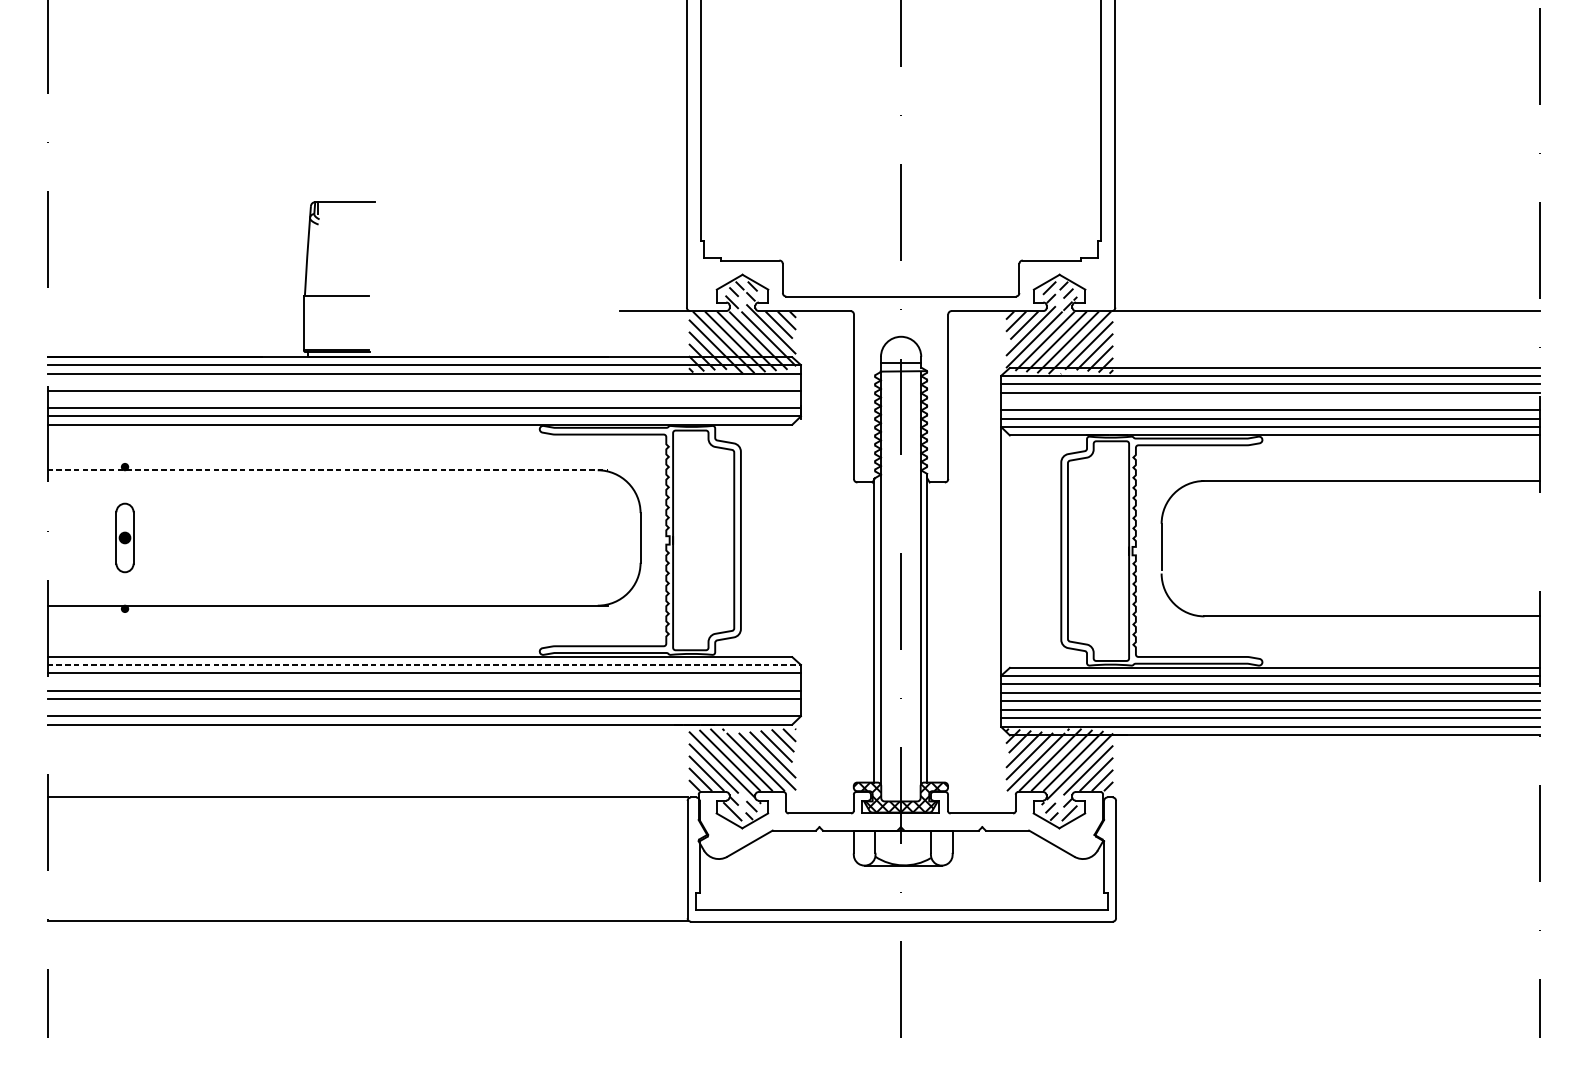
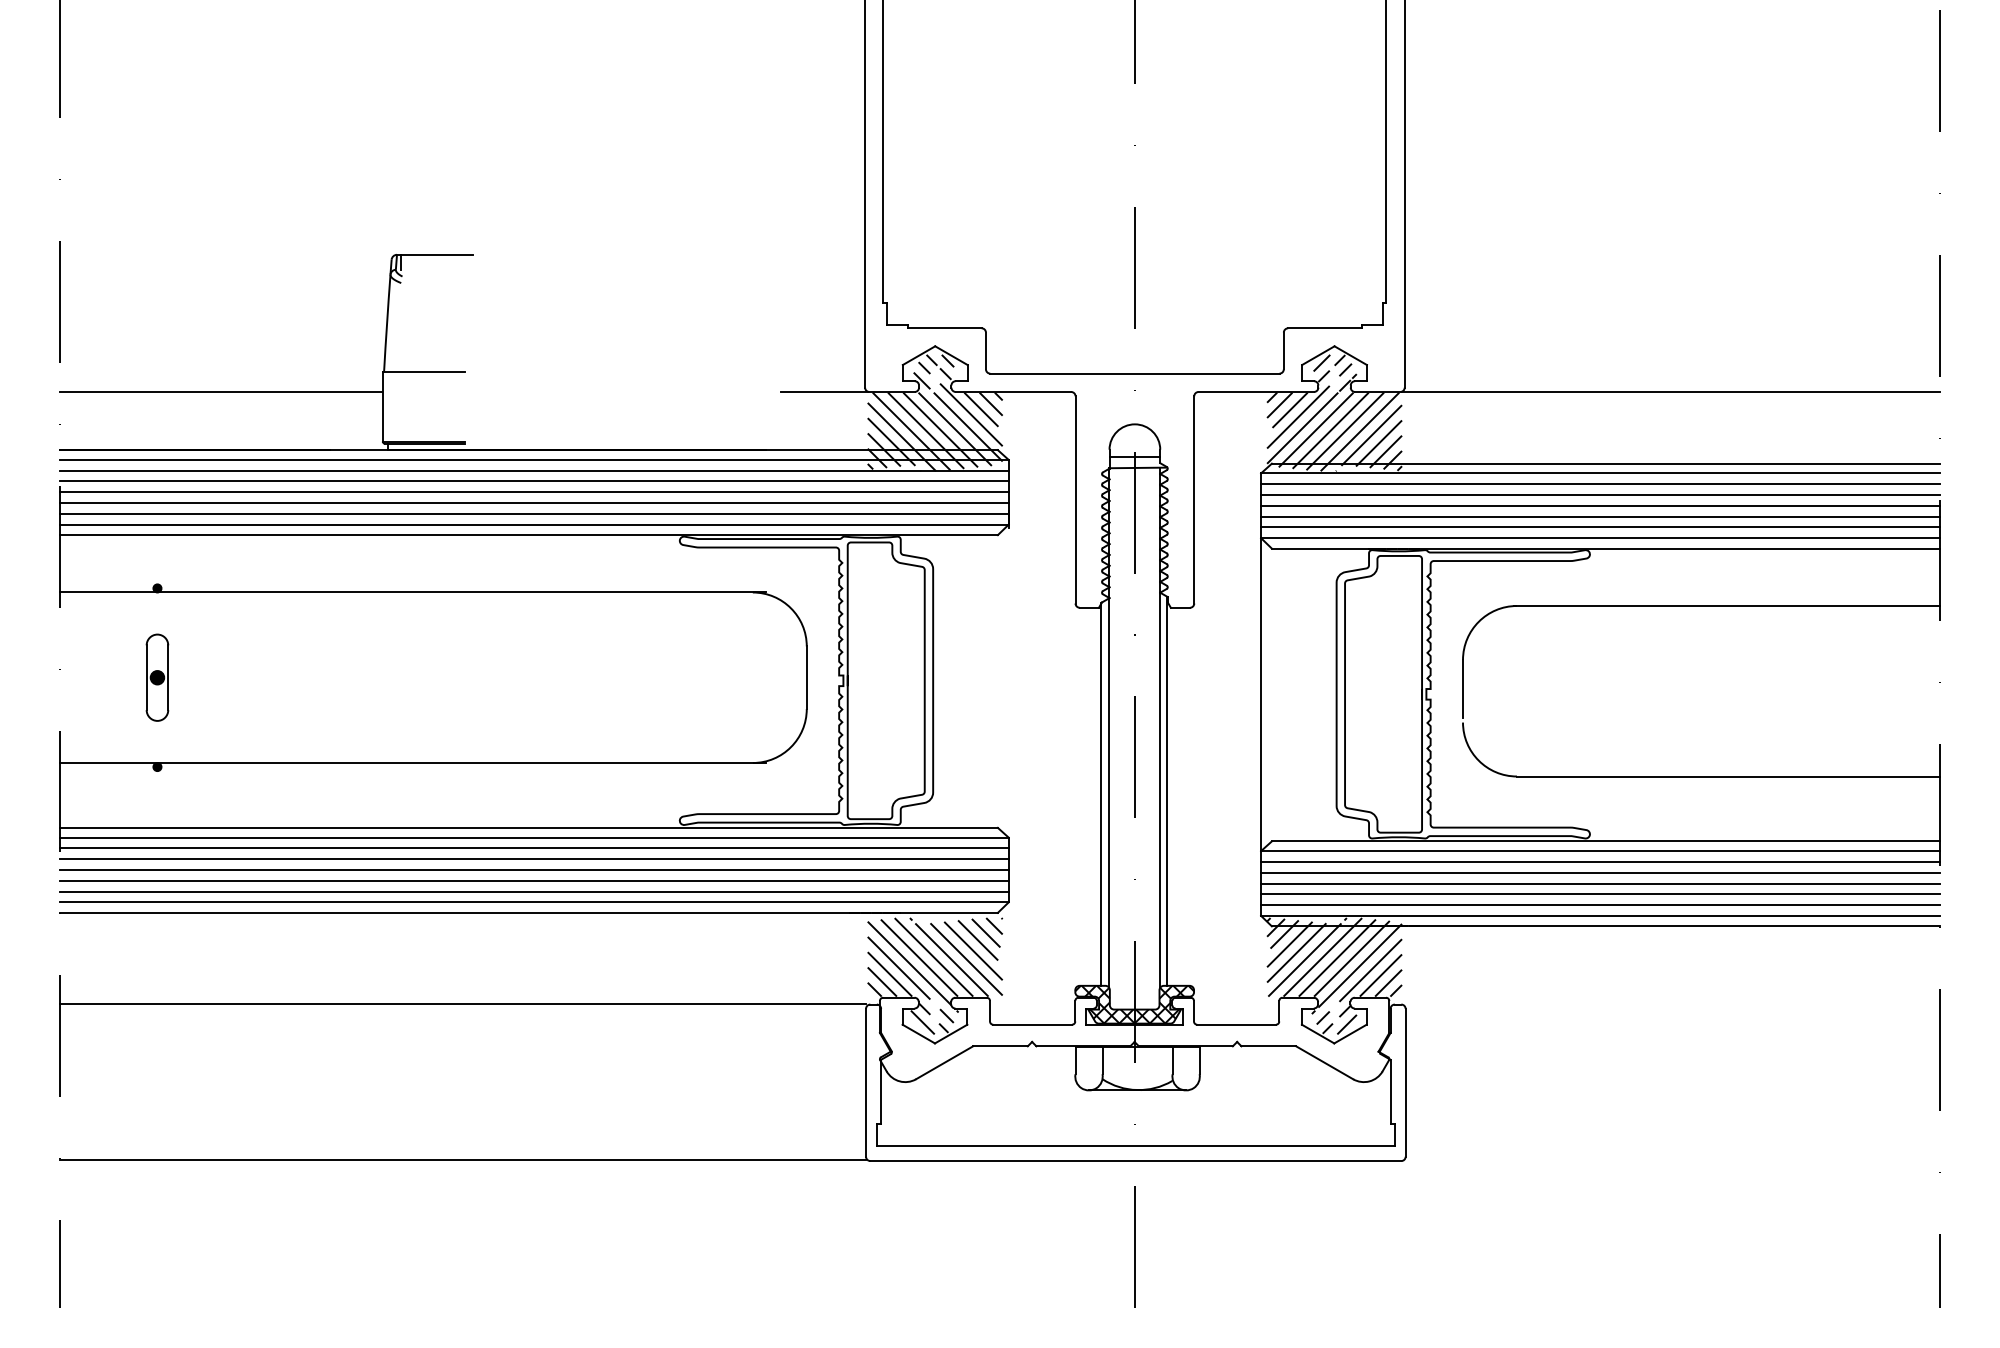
line: (175, 310) -> (221, 391), added
line: (424, 382) -> (534, 481), added
line: (424, 399) -> (534, 503), added
line: (1270, 401) -> (1600, 505), added
line: (327, 470) -> (412, 592), dashed -> solid
line: (424, 664) -> (534, 837), dashed -> solid
line: (424, 682) -> (534, 859), added
line: (424, 707) -> (534, 891), added

